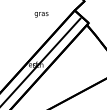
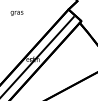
text: (41, 14) -> (16, 13), moved

